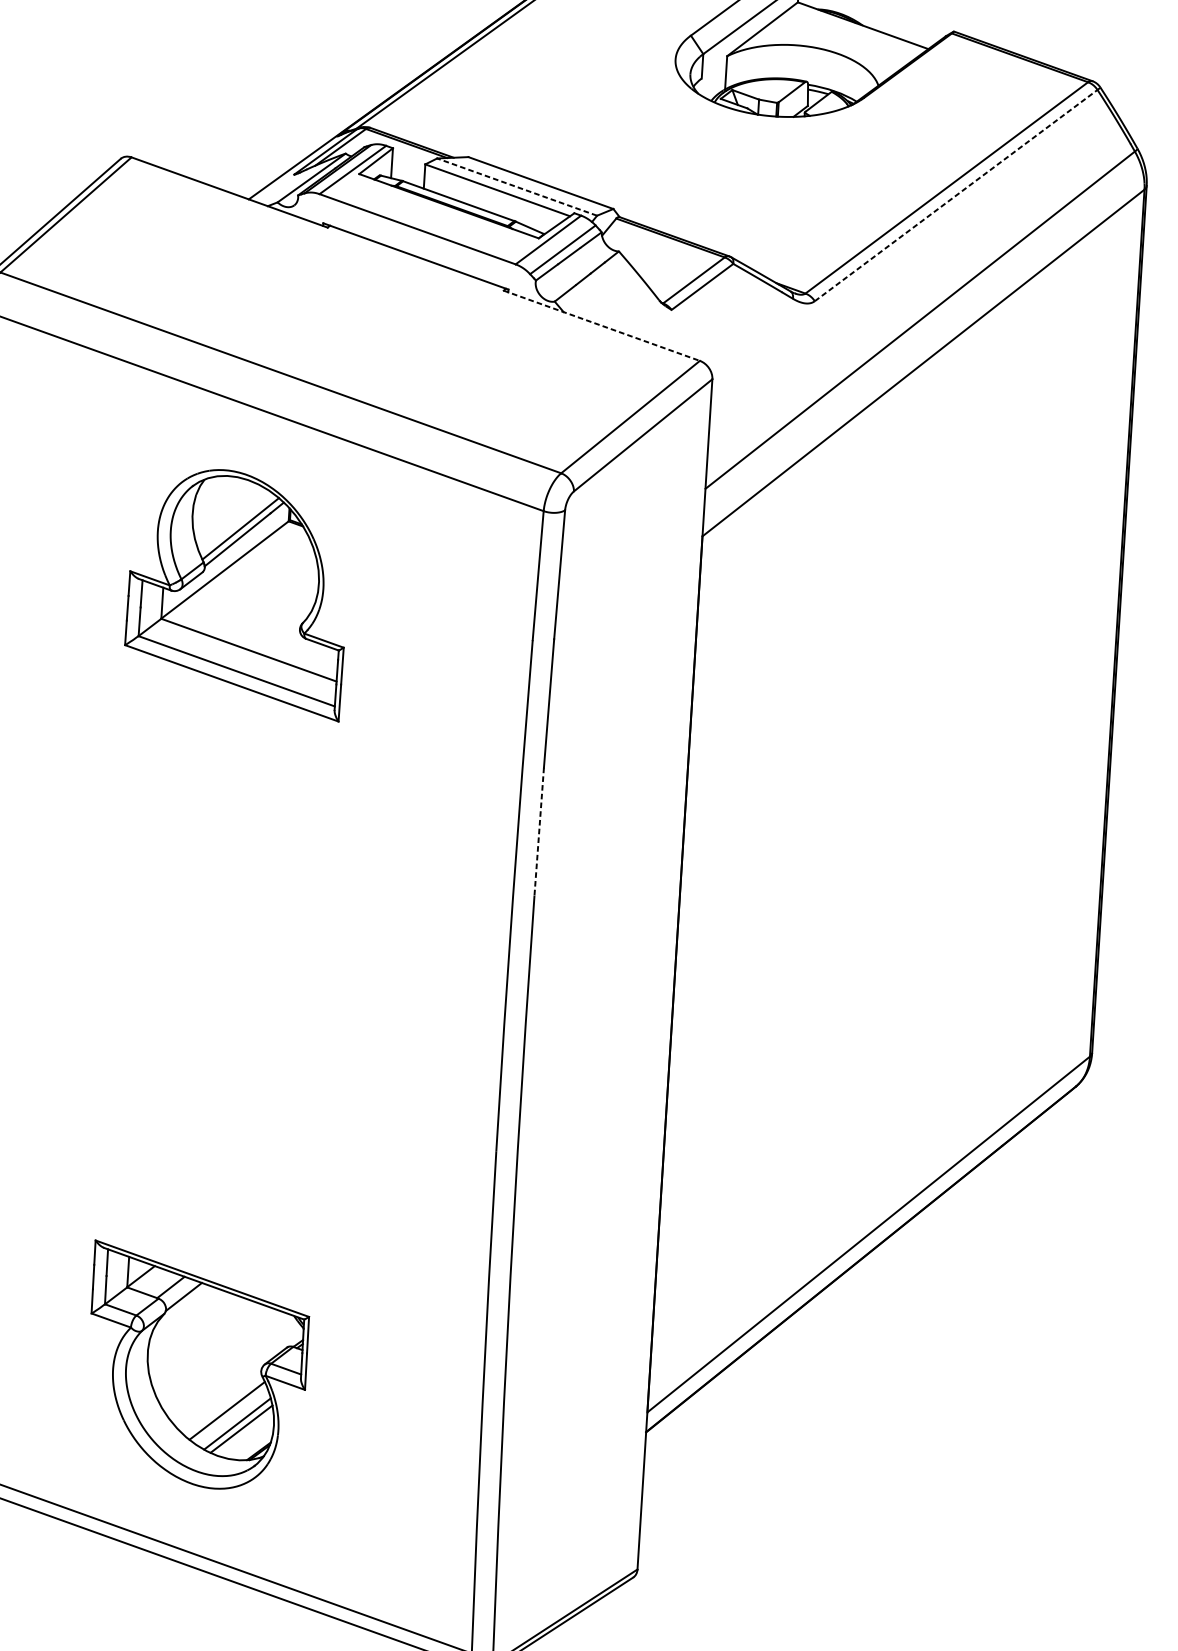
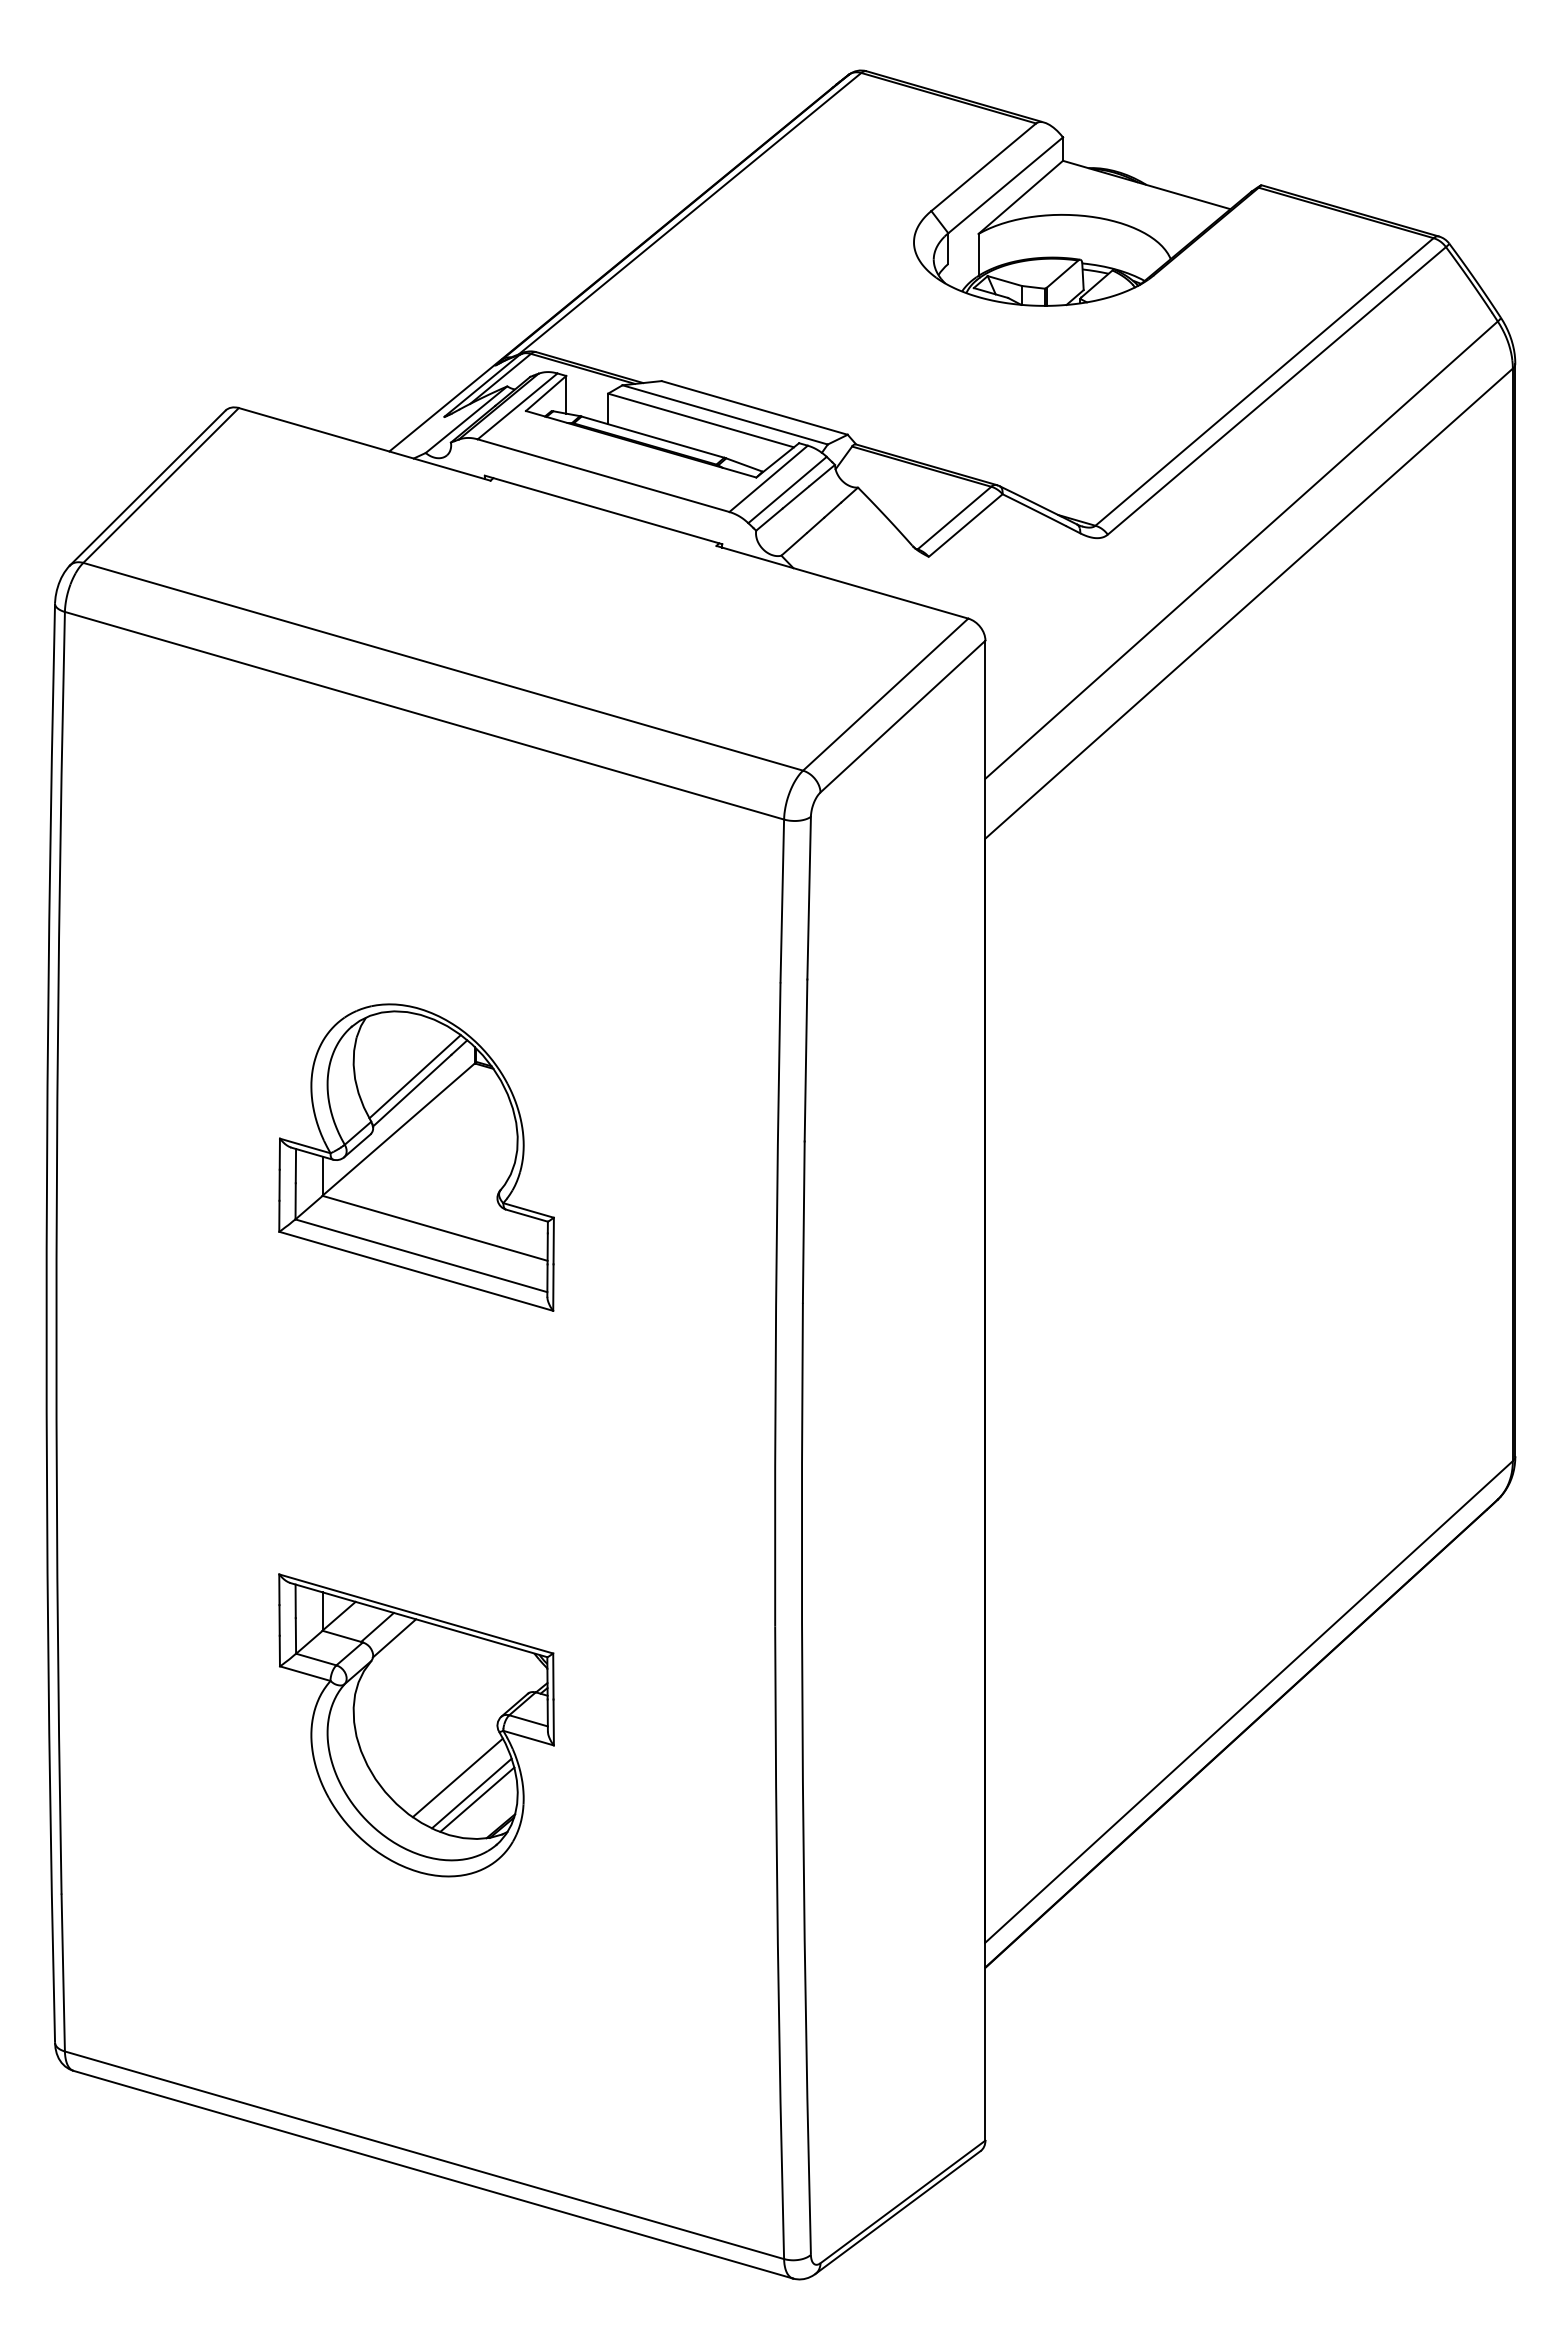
line: (517, 186) -> (725, 414), dashed -> solid
line: (955, 195) -> (1276, 390), dashed -> solid
line: (601, 325) -> (842, 582), dashed -> solid
part: (237, 593) -> (416, 1157), moved
line: (538, 831) -> (803, 1222), dashed -> solid
part: (196, 1367) -> (416, 1725), moved

